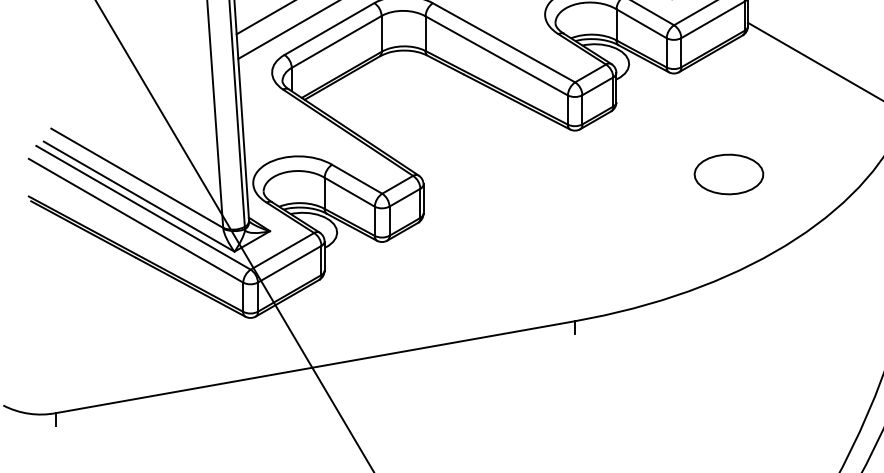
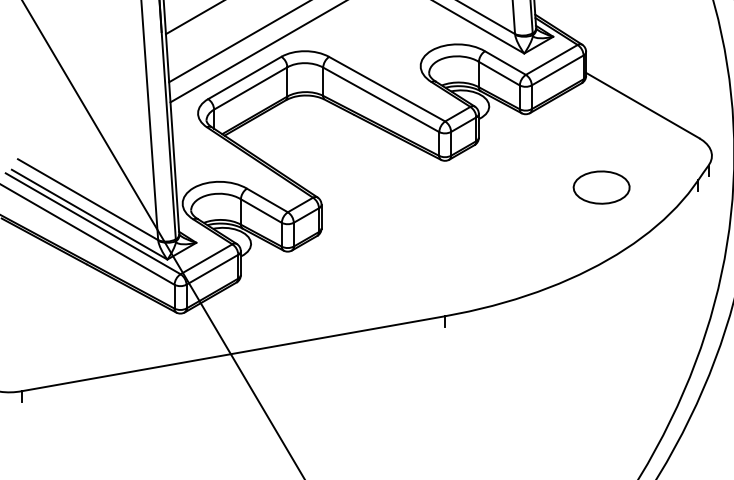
part: (728, 174) -> (601, 187), moved

